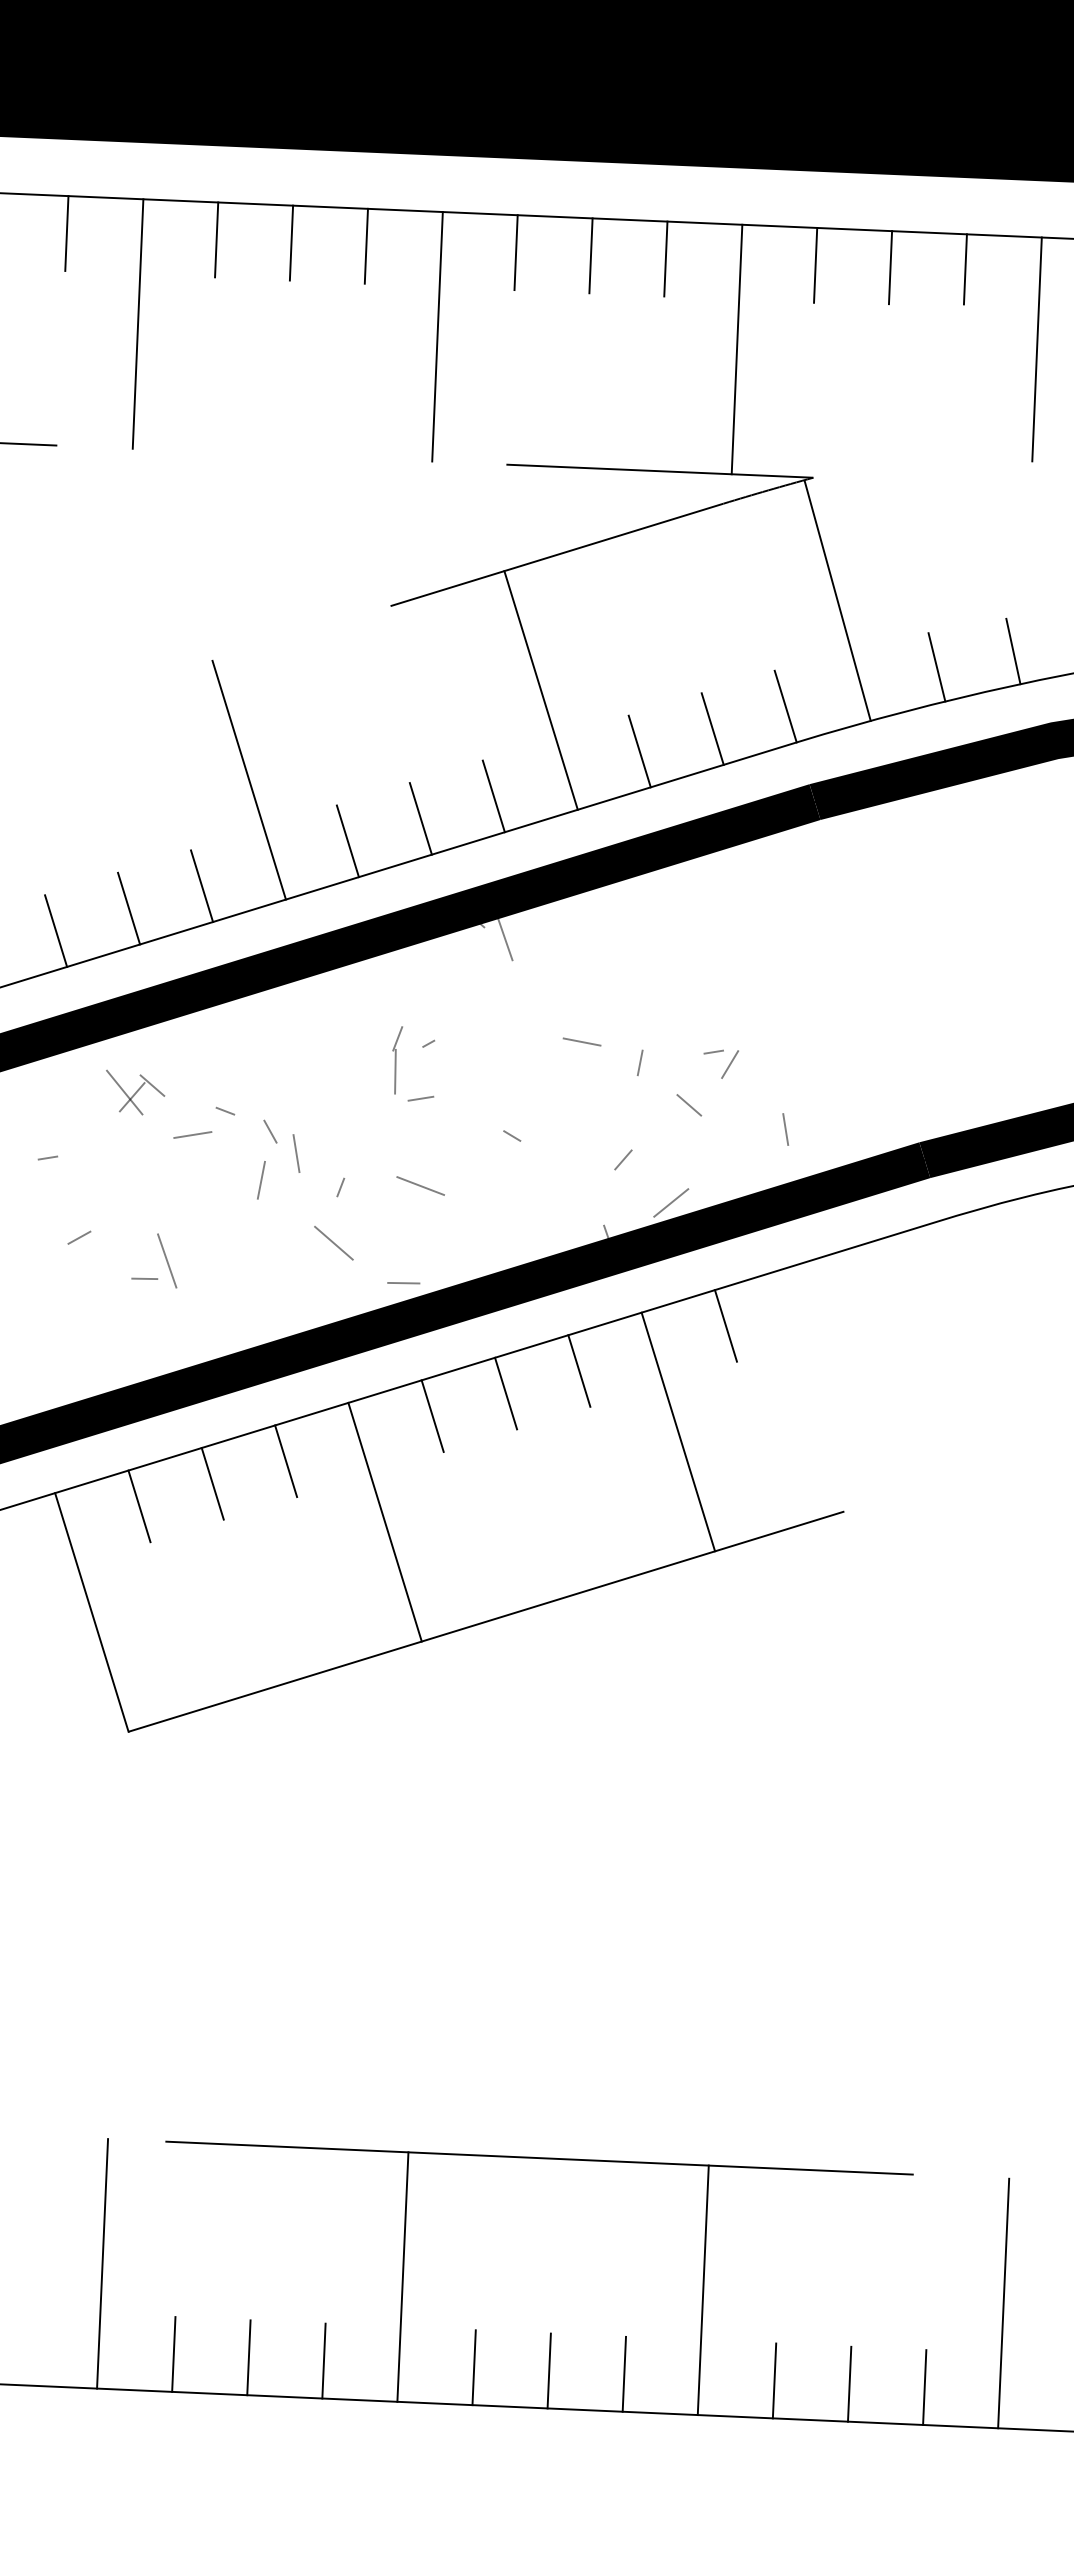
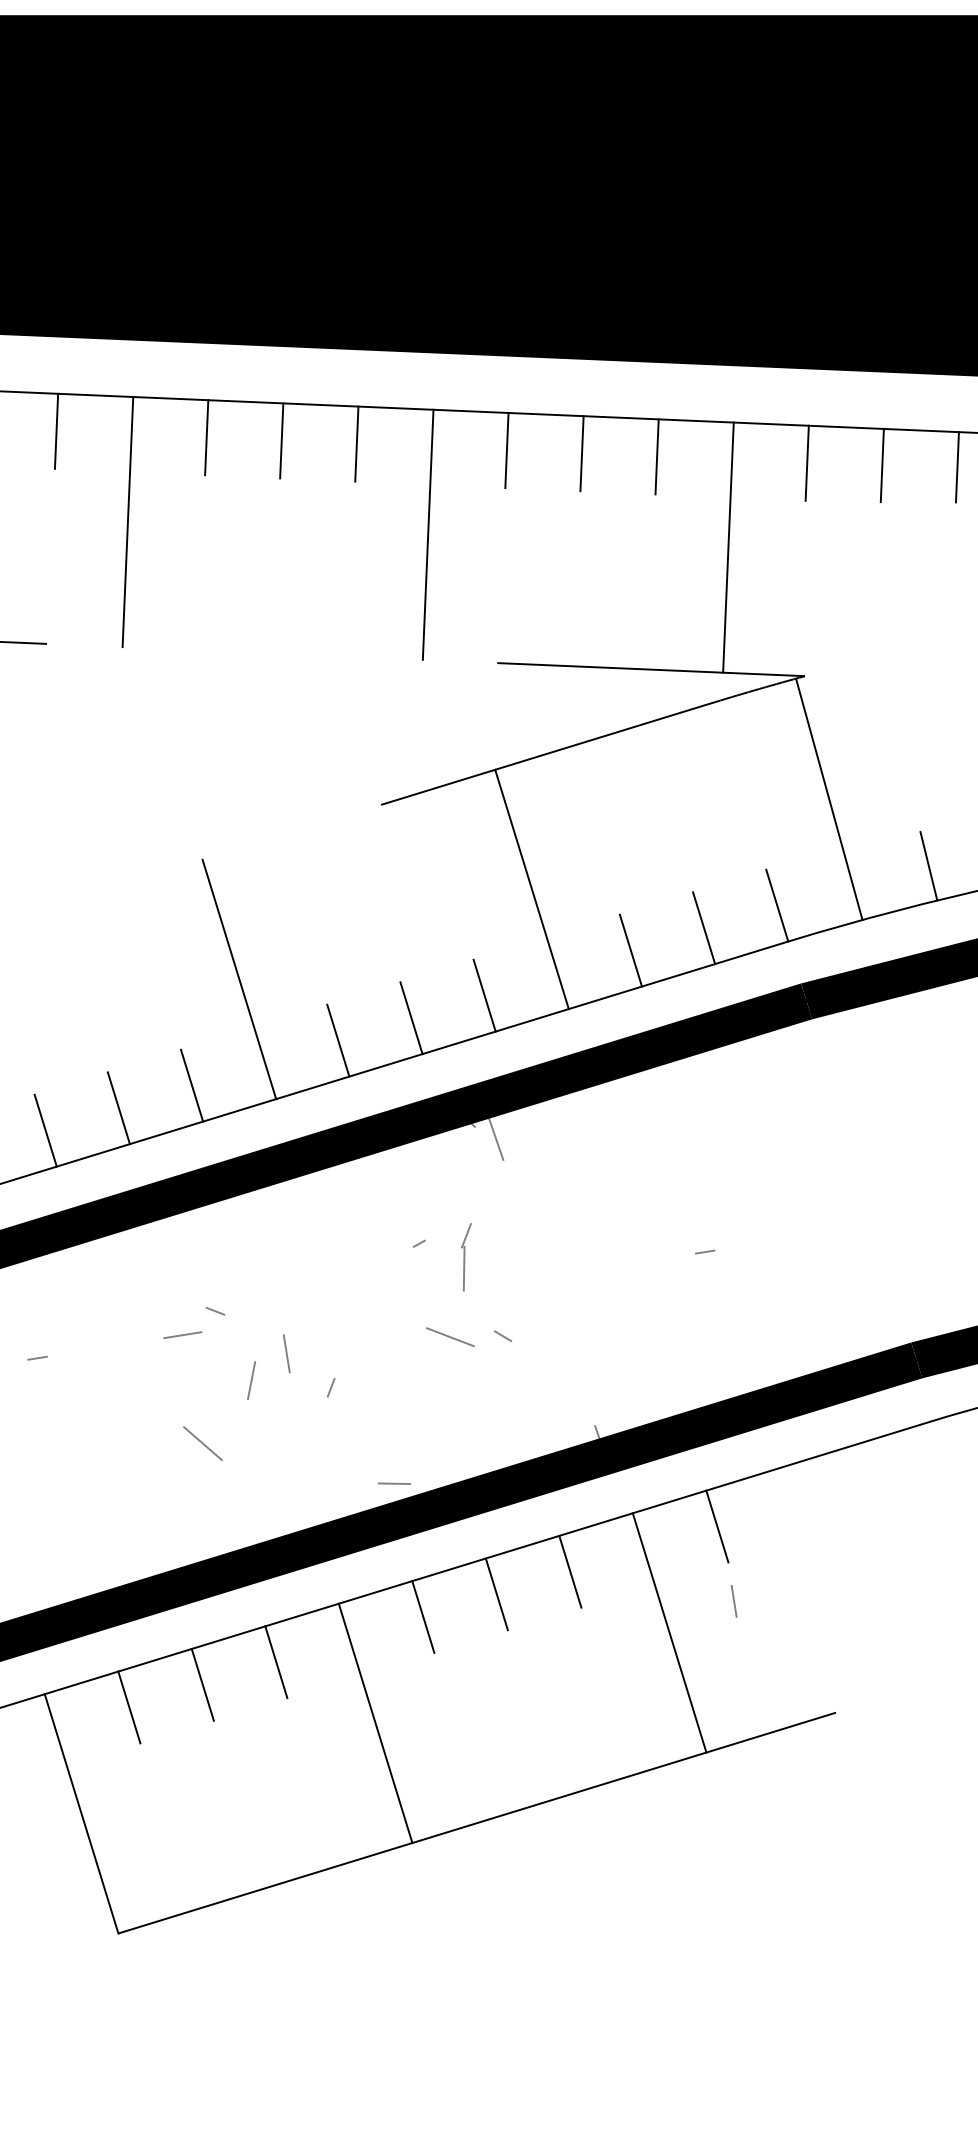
line: (581, 1041) -> (572, 1241), removed
part: (397, 1060) -> (466, 1257), moved
line: (639, 1062) -> (630, 1262), removed
line: (730, 1064) -> (721, 1264), removed
part: (135, 1092) -> (125, 1292), removed
line: (420, 1098) -> (411, 1298), removed
line: (689, 1105) -> (680, 1305), removed
line: (785, 1129) -> (733, 1601), moved
line: (270, 1131) -> (260, 1331), removed
line: (623, 1159) -> (614, 1359), removed
line: (420, 1185) -> (450, 1336), moved
line: (671, 1202) -> (662, 1402), removed
line: (79, 1237) -> (69, 1437), removed
line: (333, 1243) -> (202, 1443), moved
line: (167, 1260) -> (157, 1460), removed
line: (144, 1278) -> (134, 1479), removed

